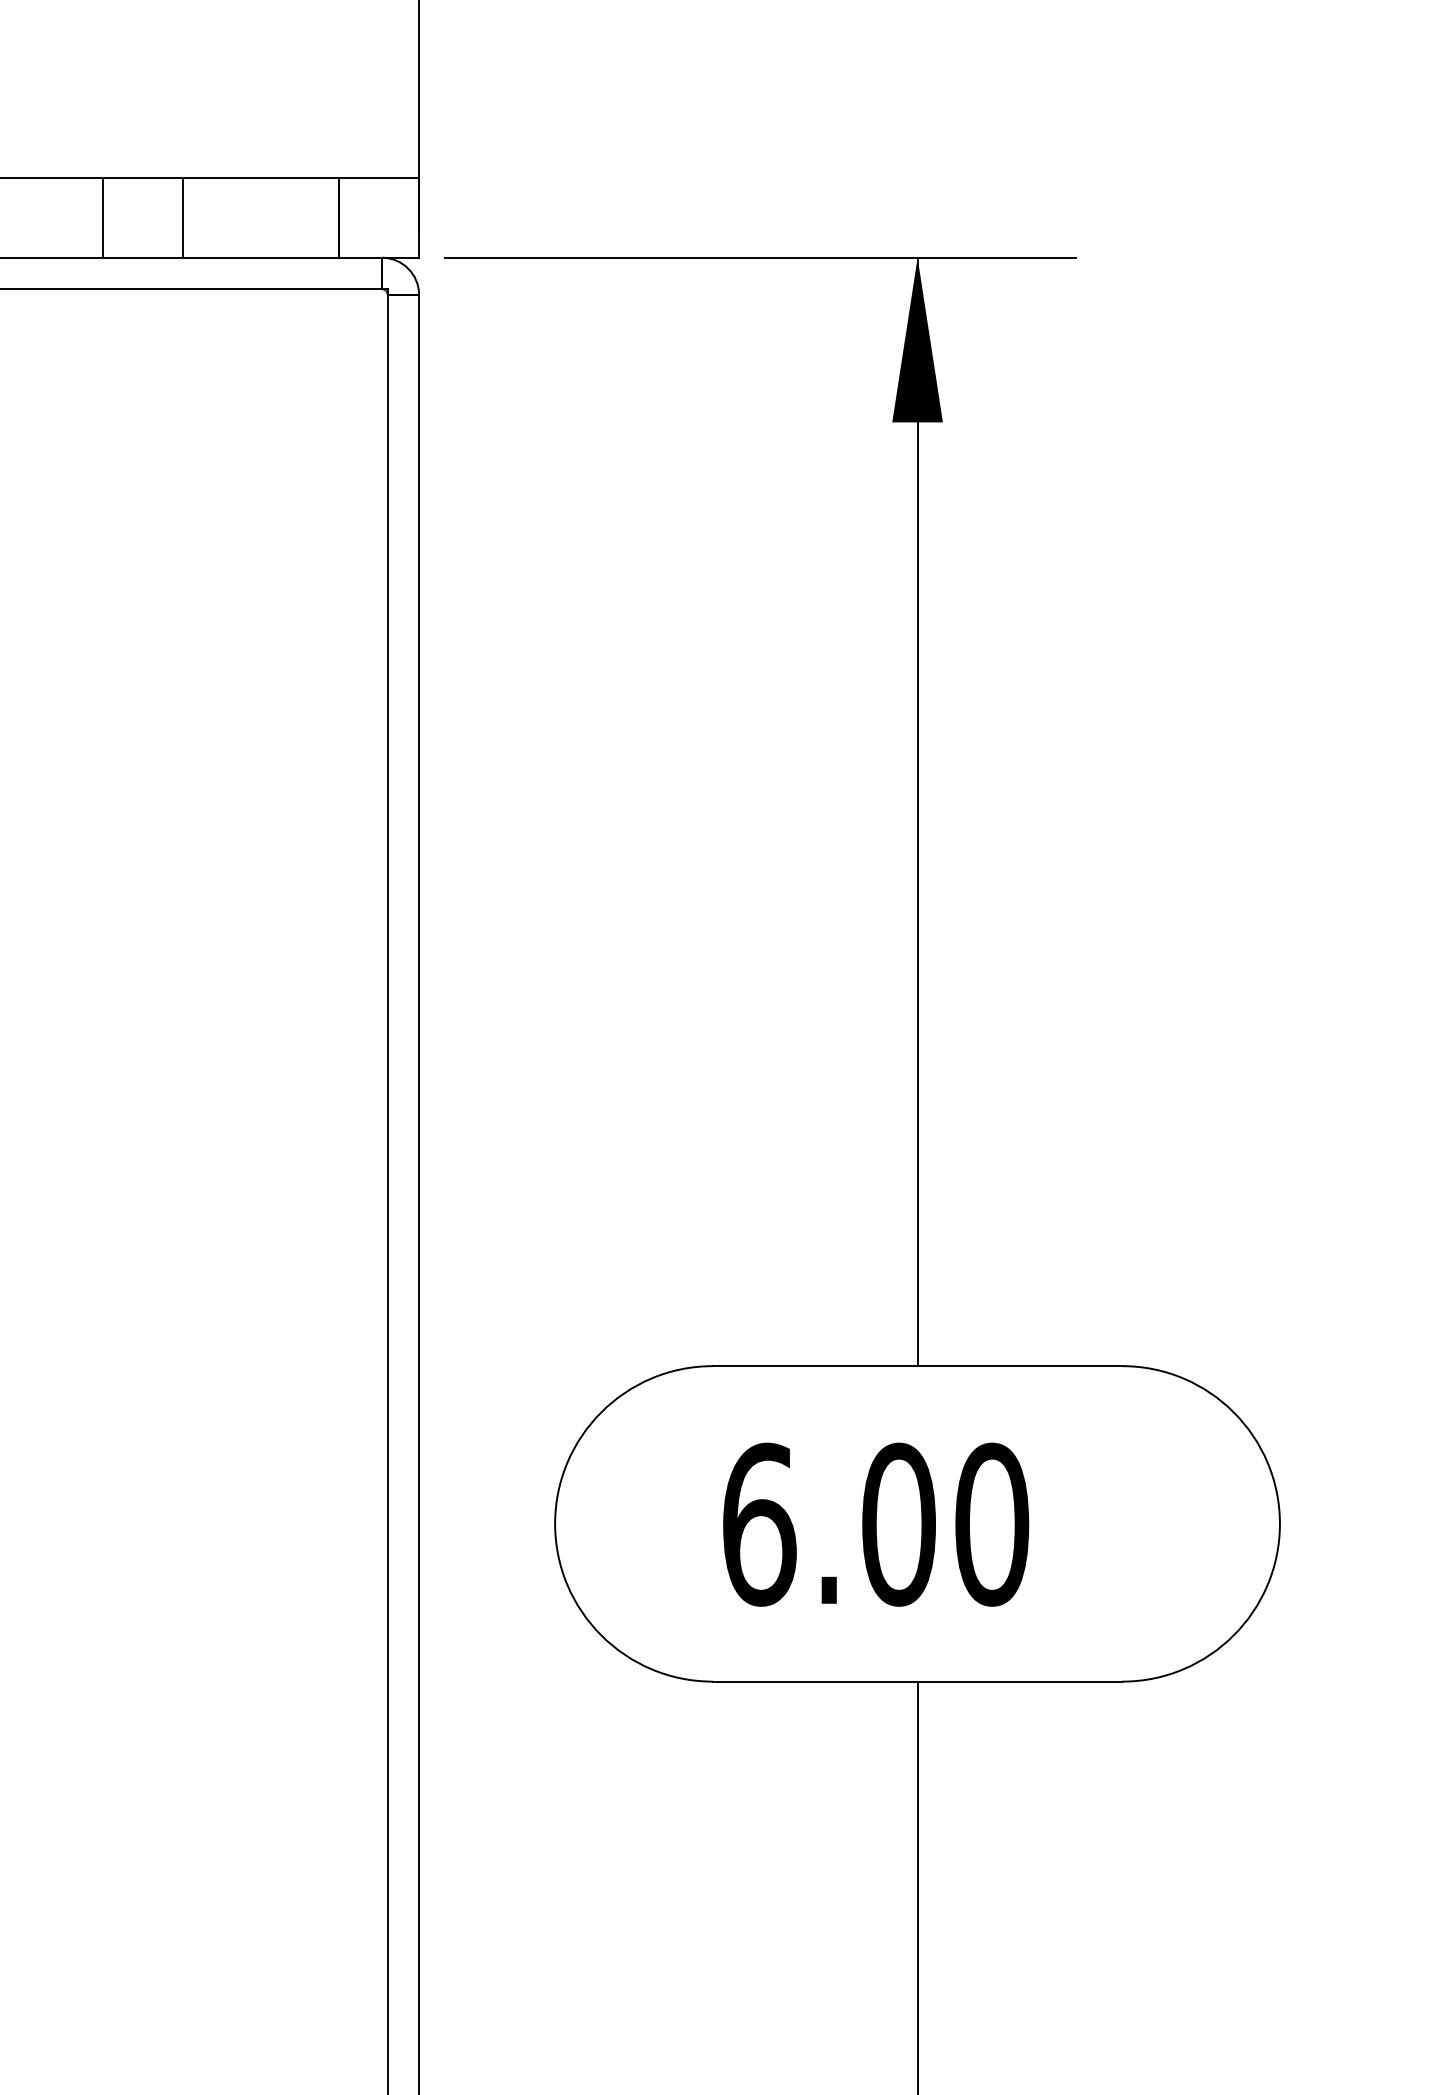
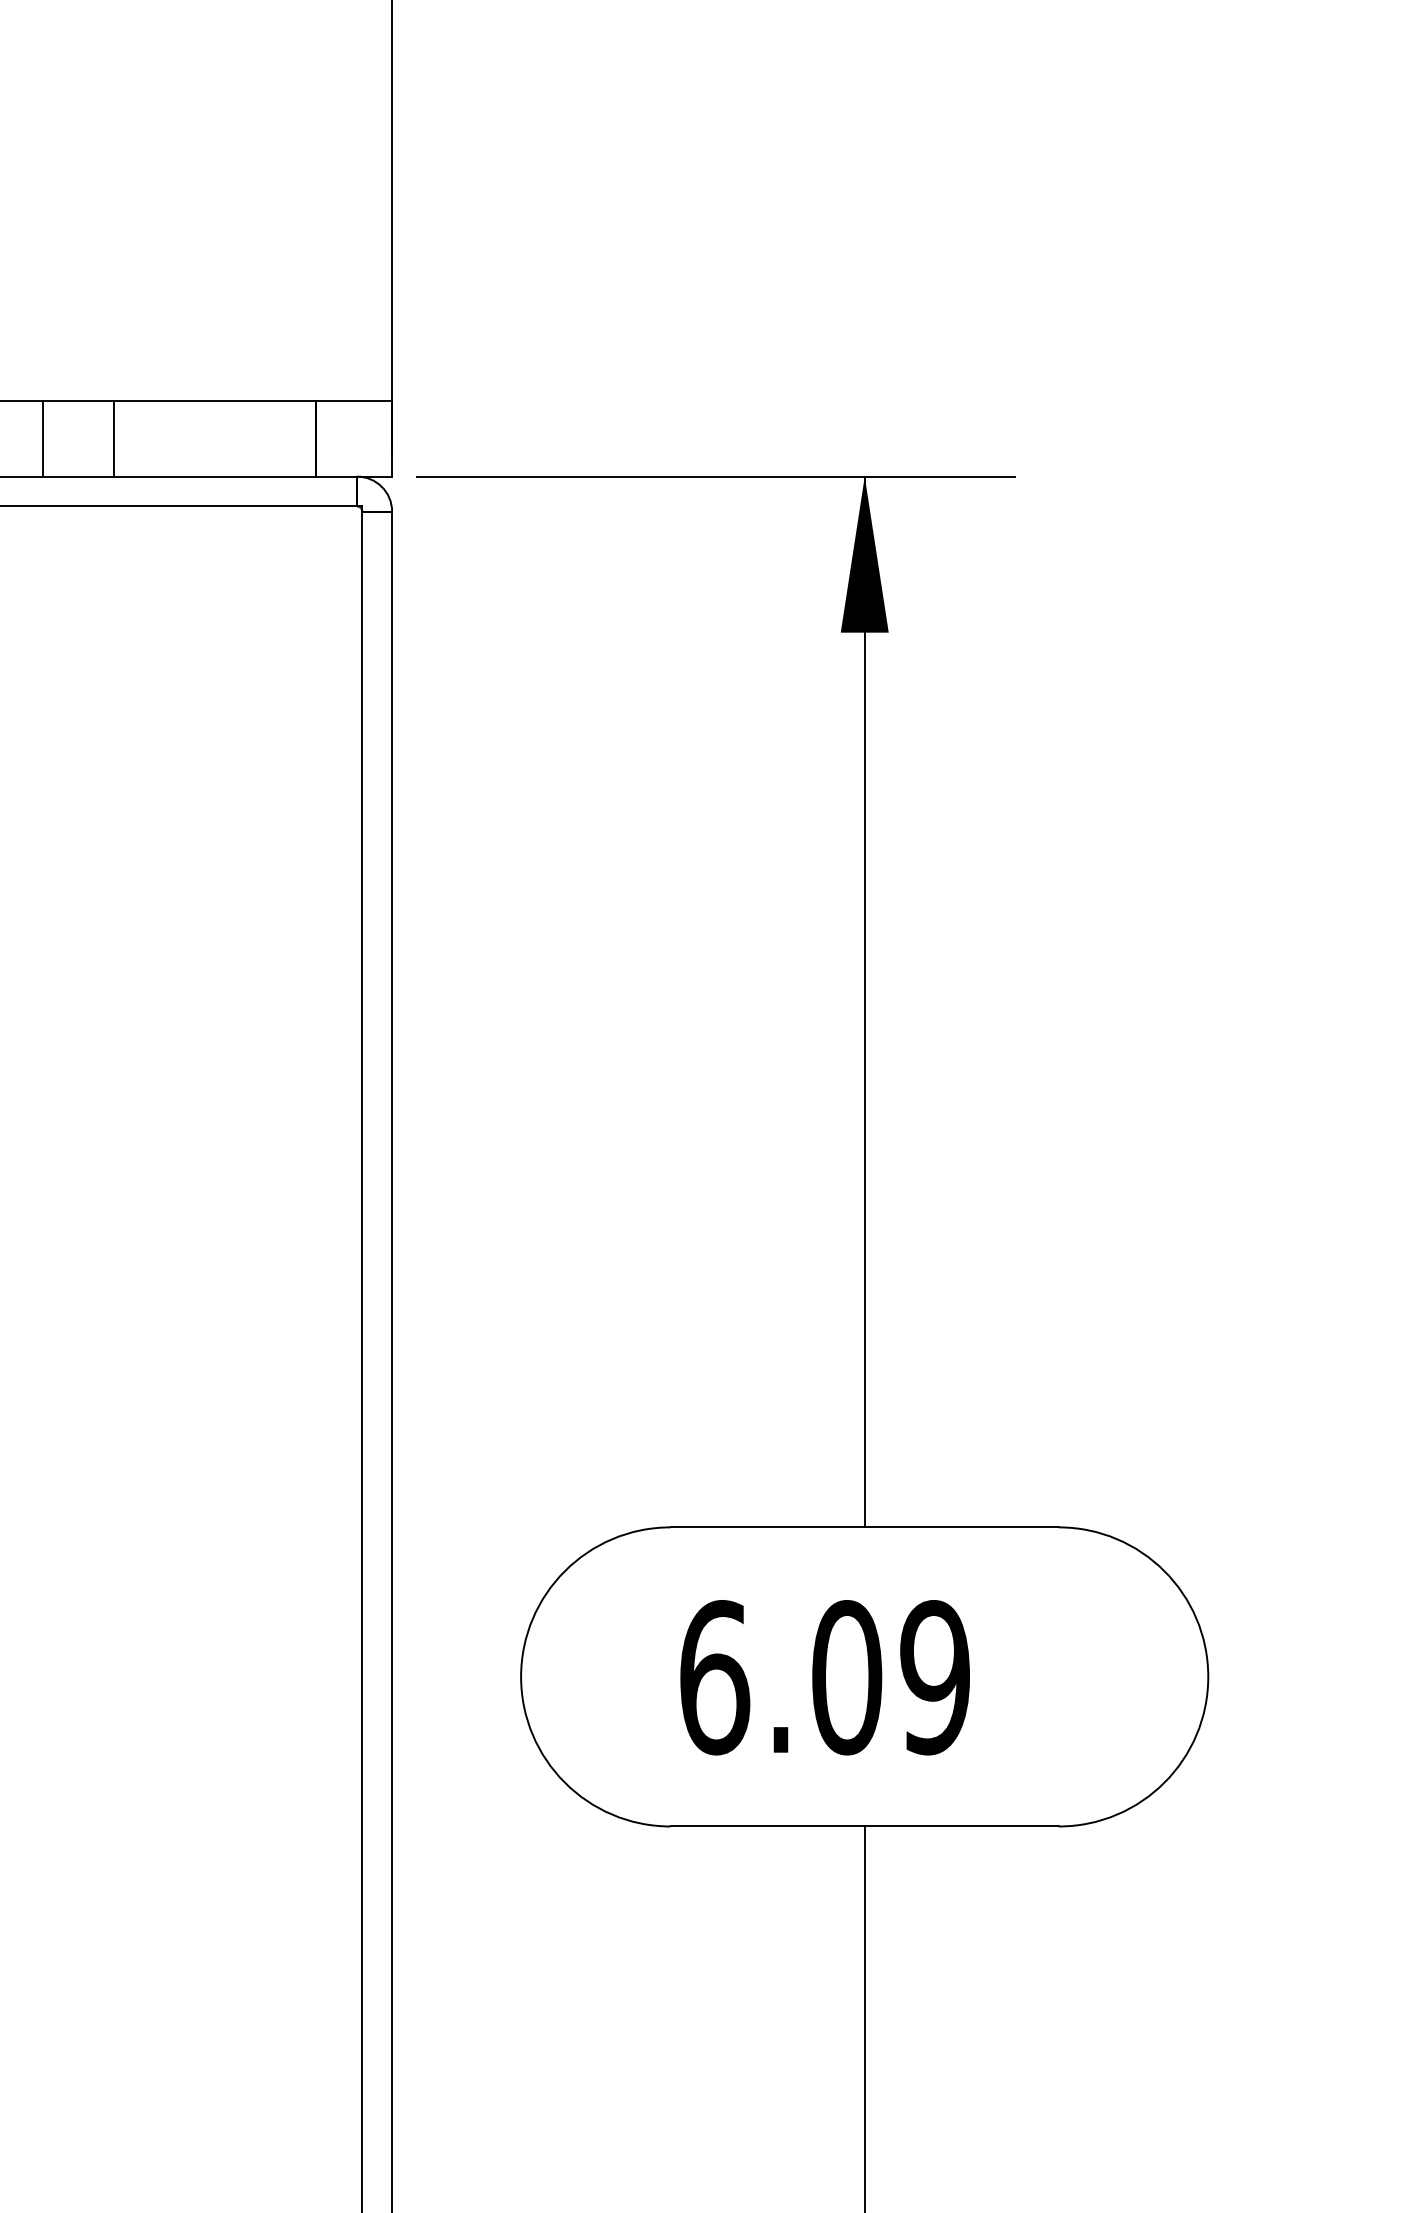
line: (103, 217) -> (43, 438), moved
line: (183, 217) -> (114, 438), moved
text: (992, 1524) -> (935, 1677), 6.00 -> 6.09

